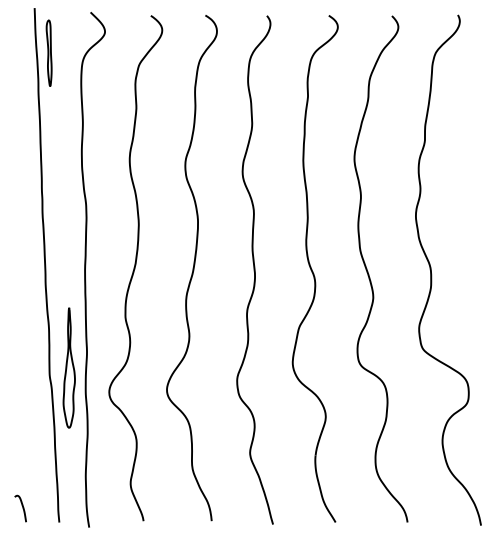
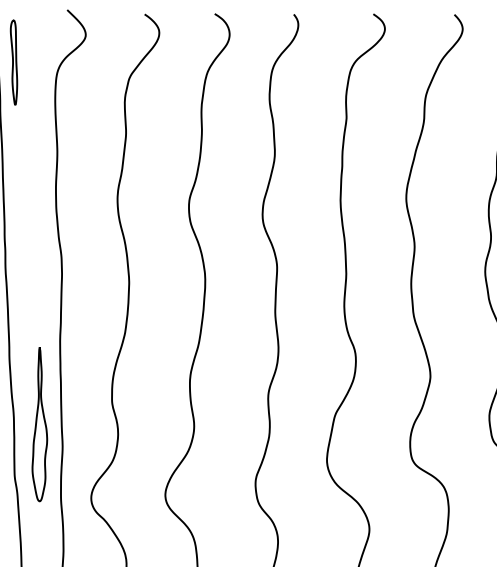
part: (68, 367) -> (38, 423), moved

